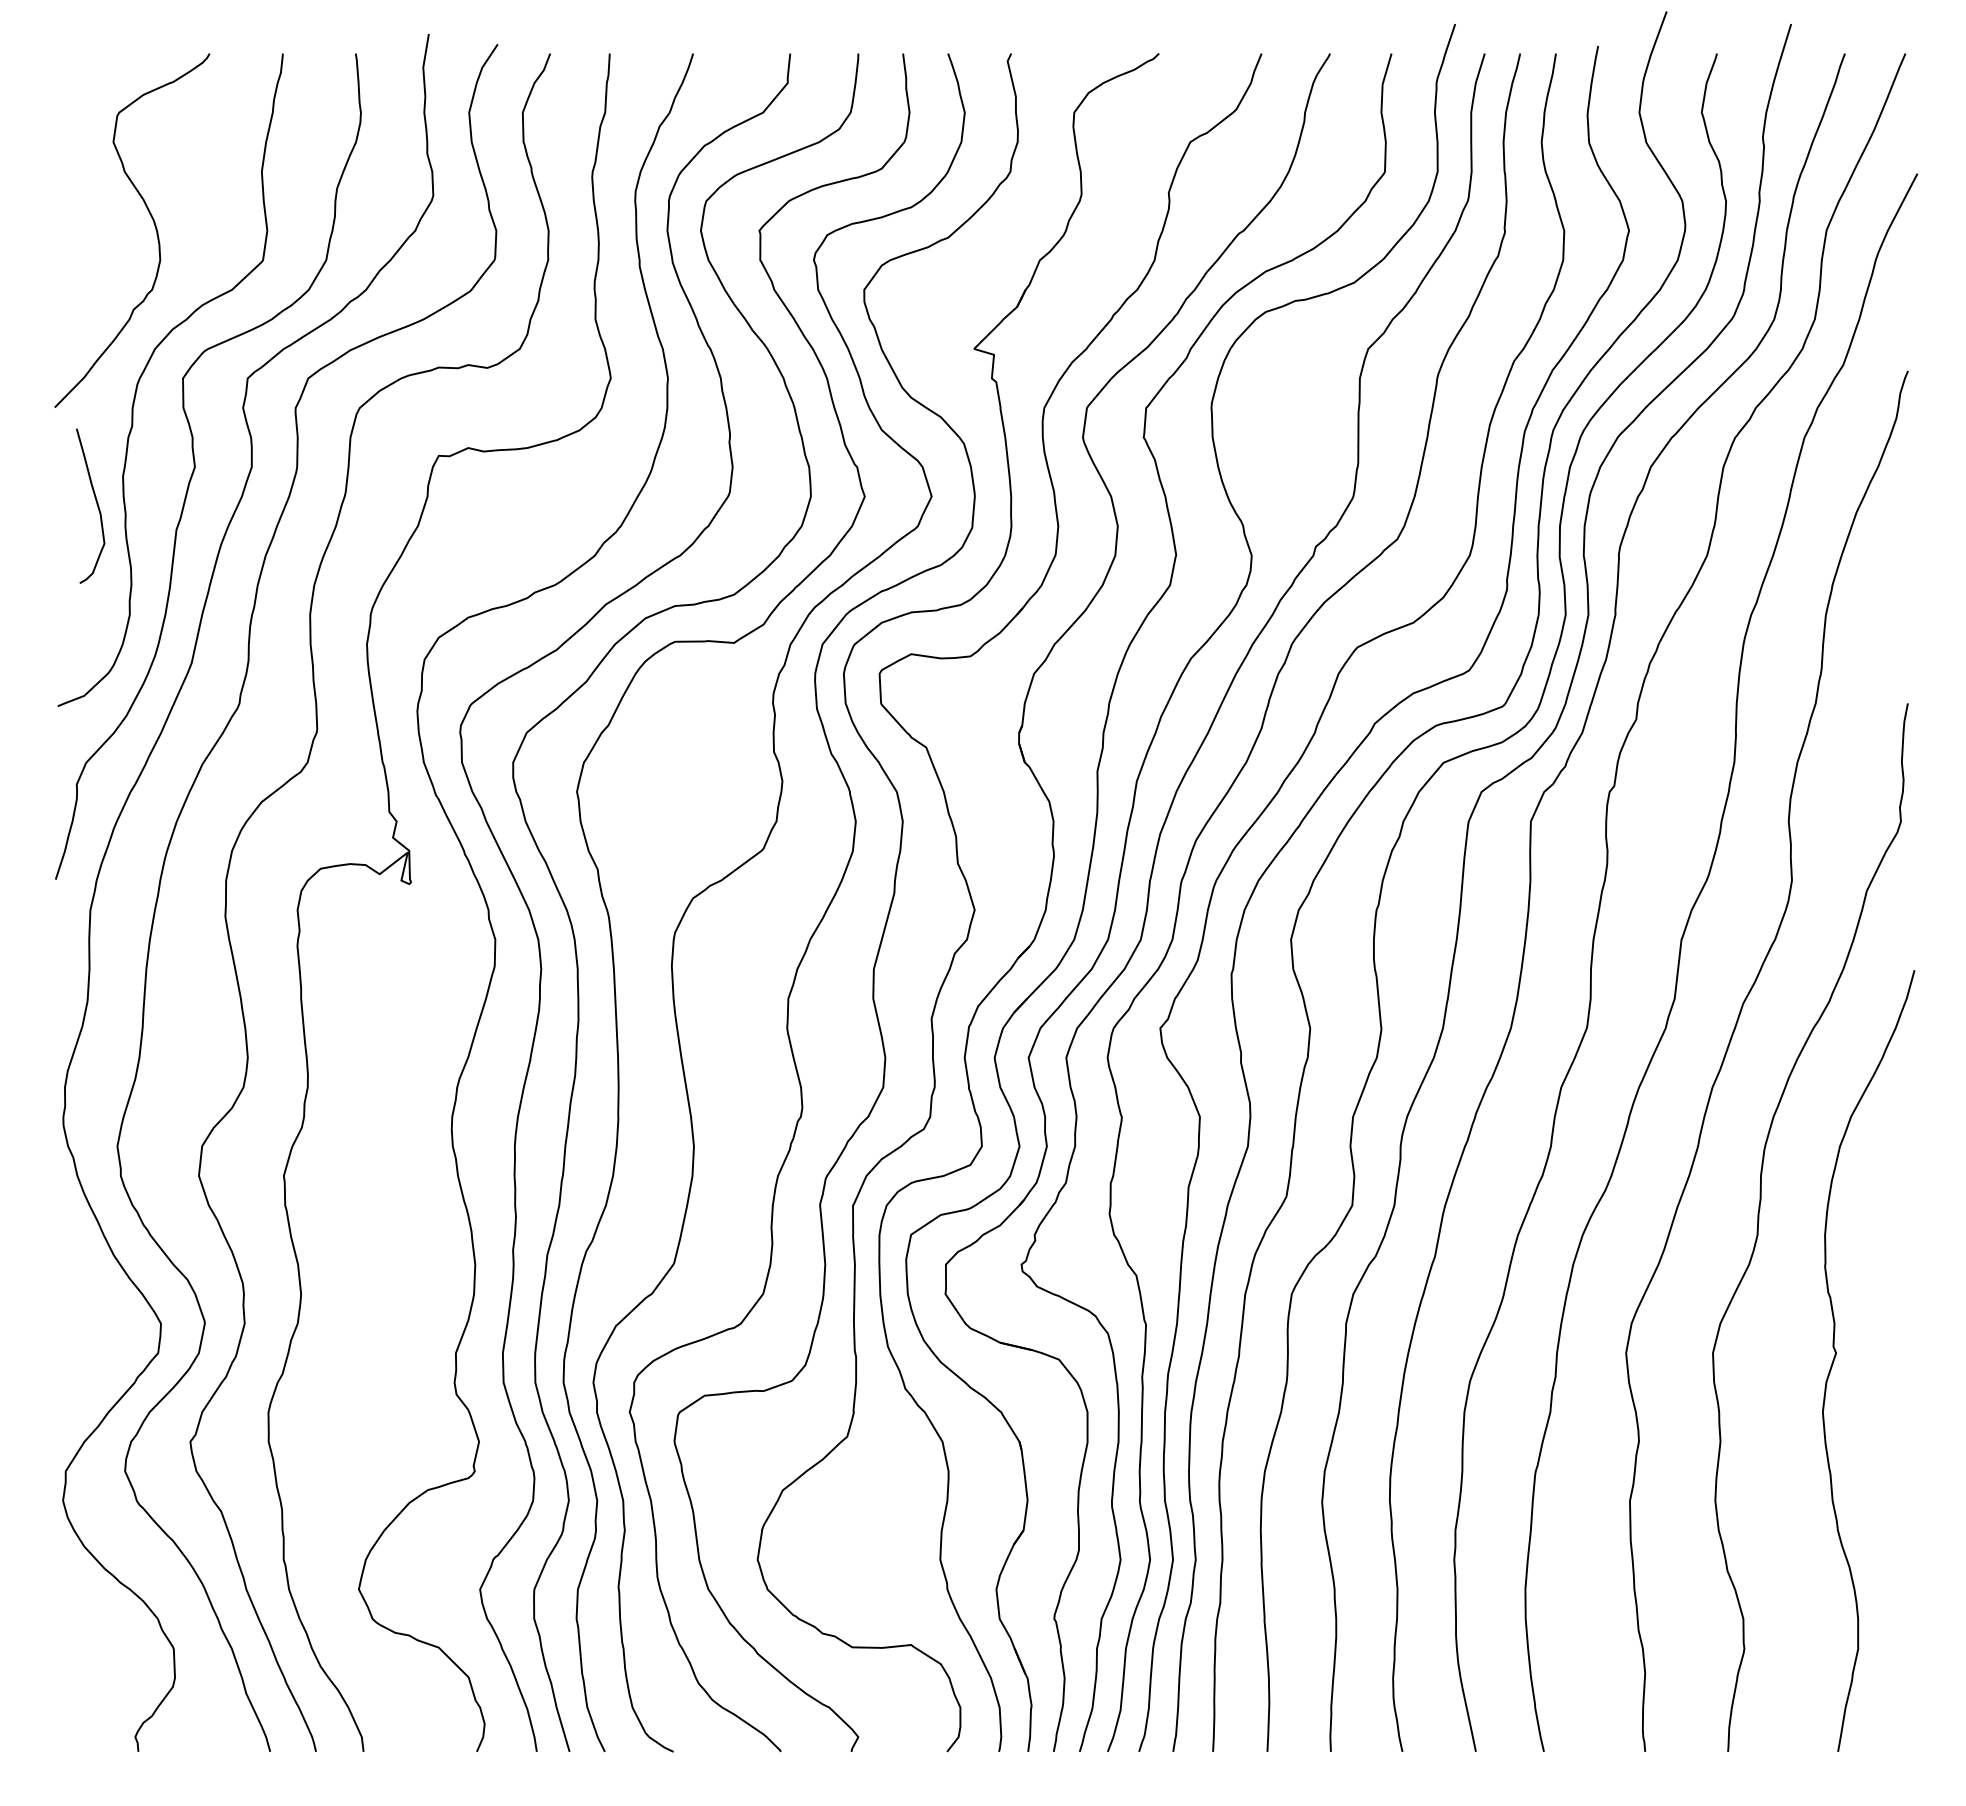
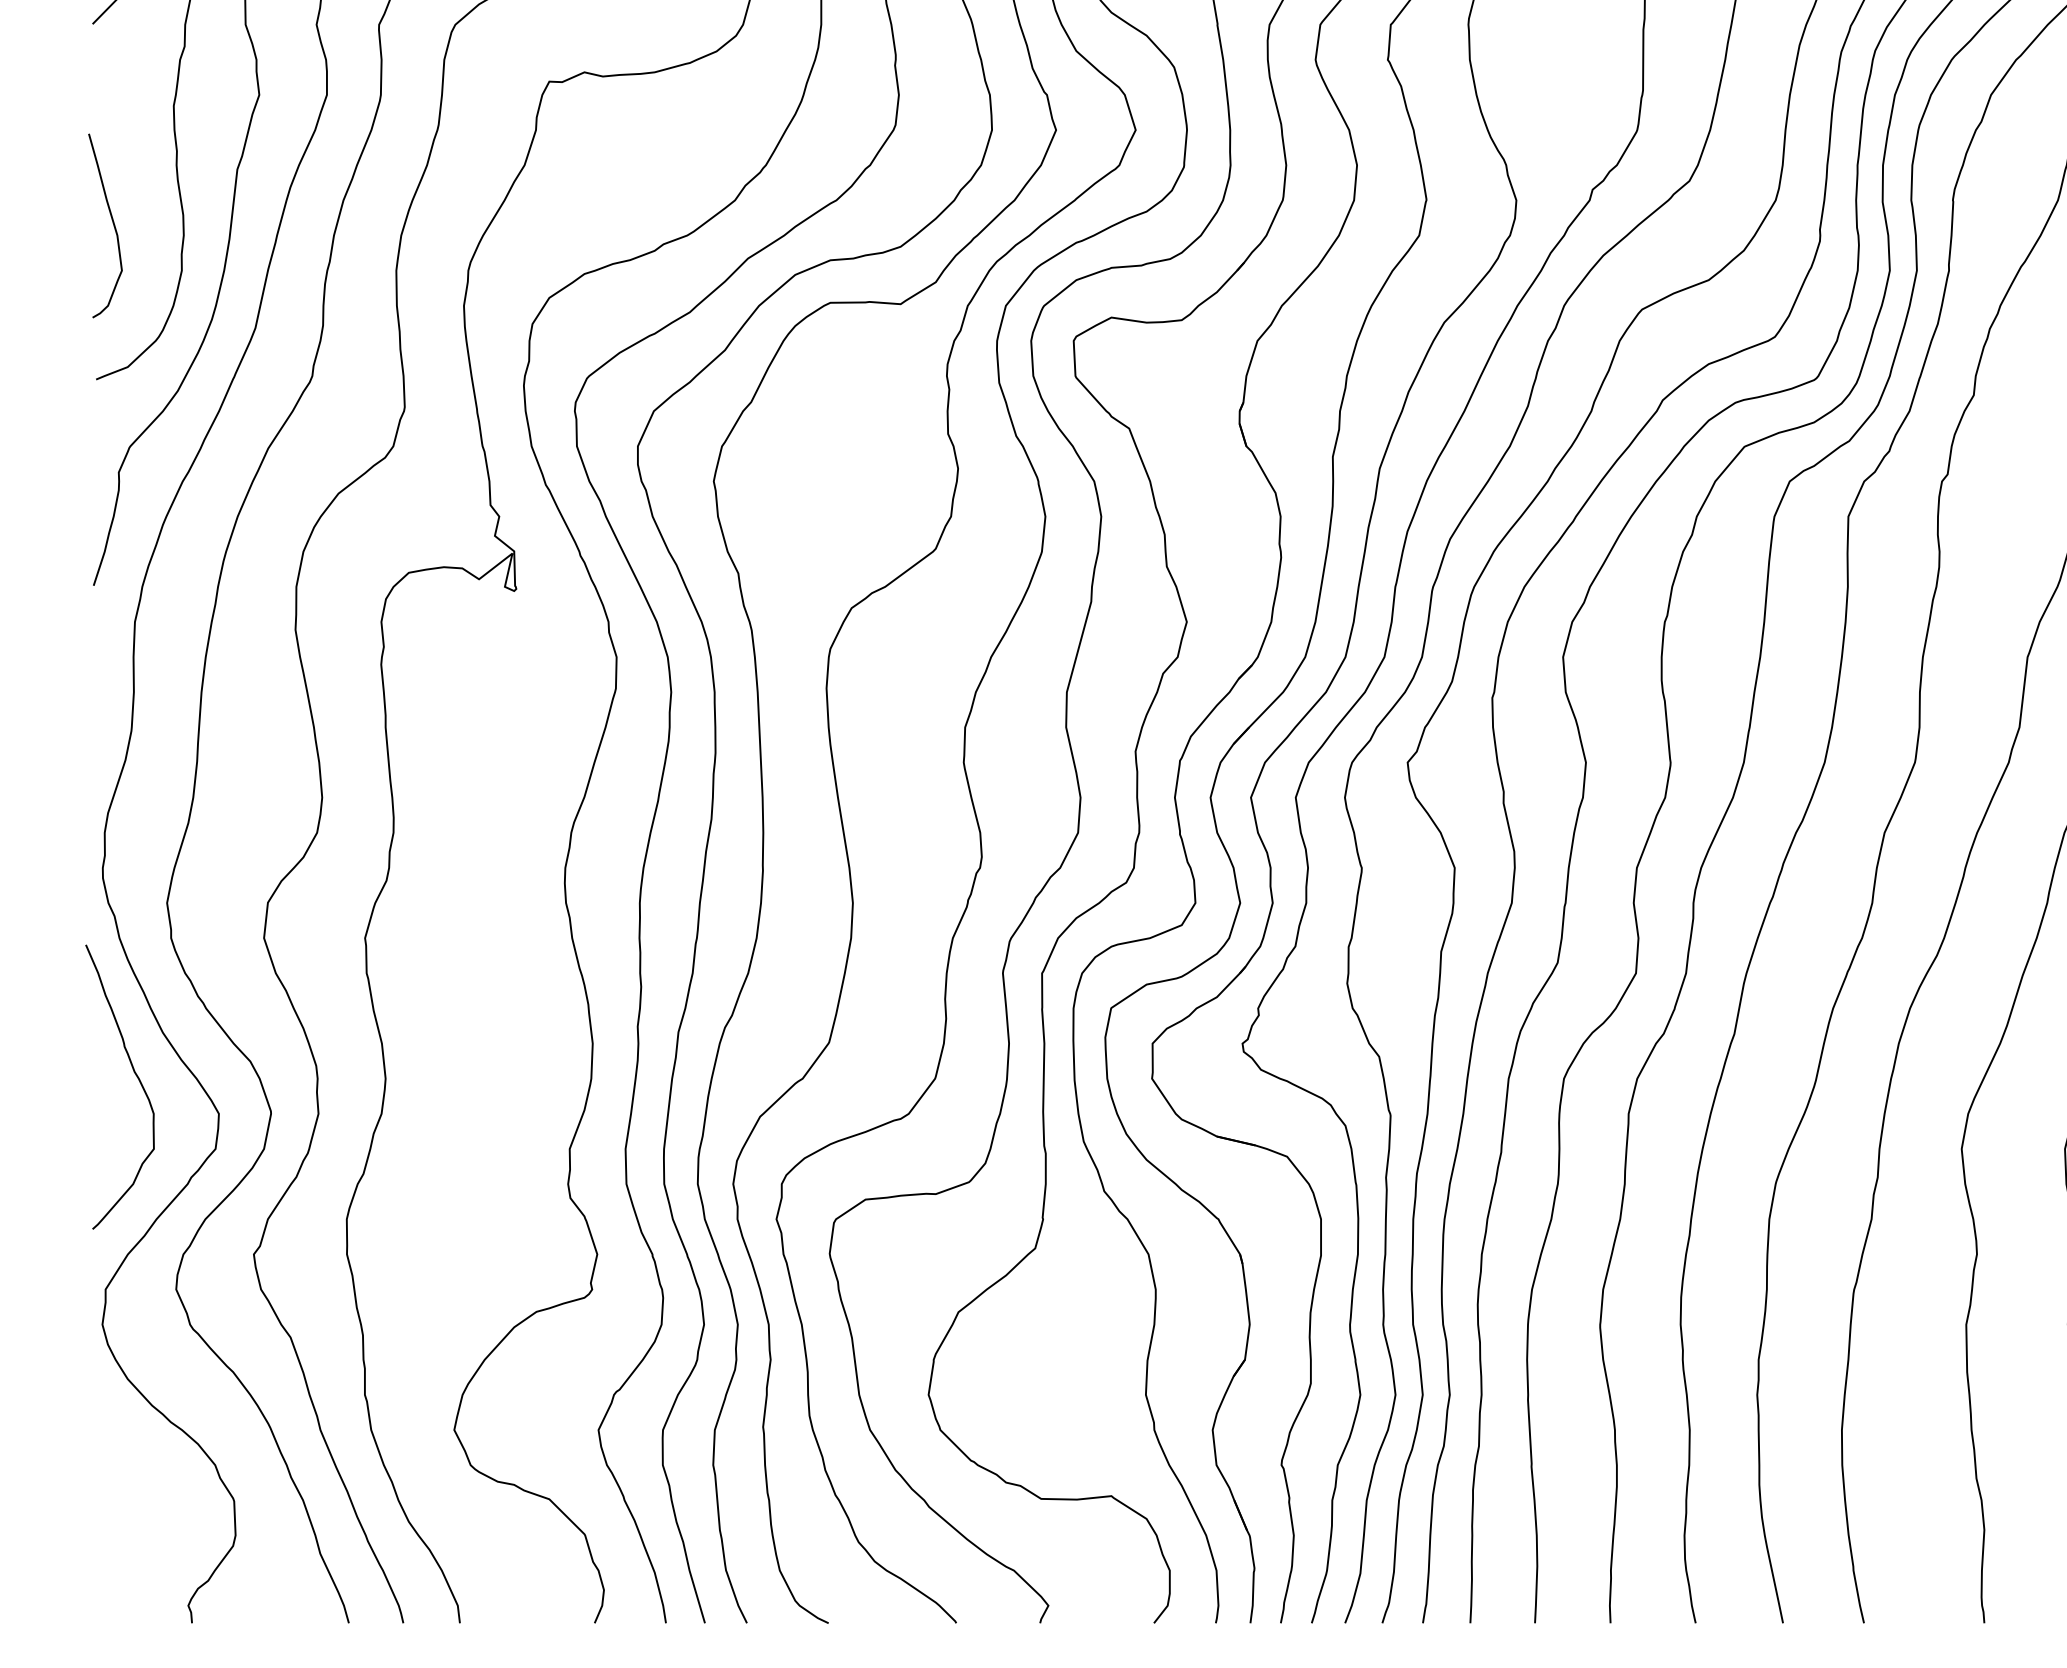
curve: (96, 504) -> (112, 223), moved
curve: (92, 1294) -> (137, 1079), added

